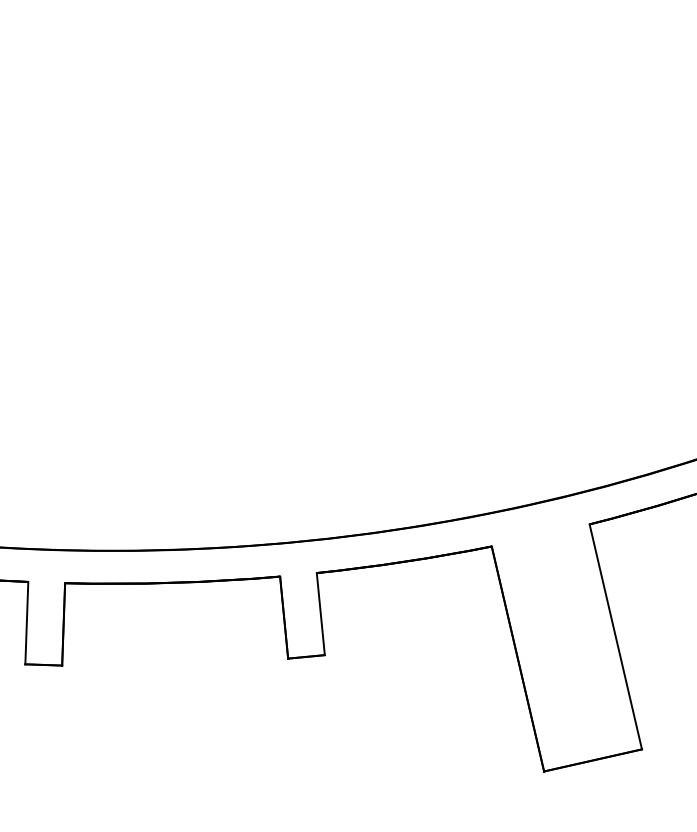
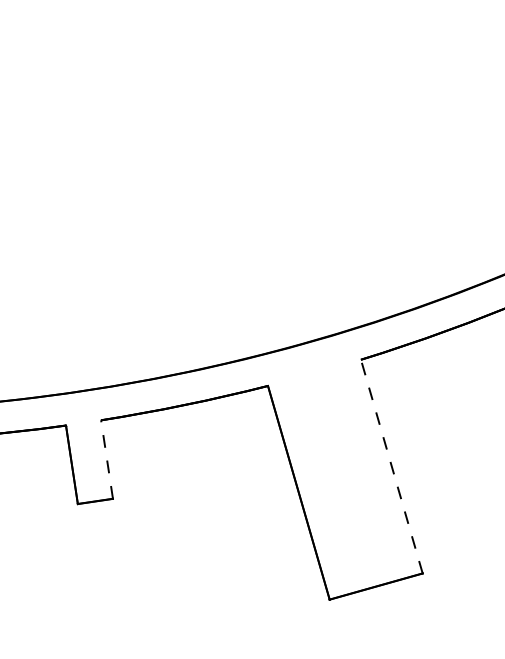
line: (320, 613) -> (106, 458), solid -> dashed
line: (615, 636) -> (391, 466), solid -> dashed

